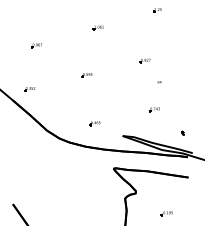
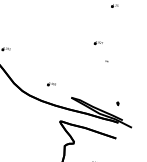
part: (97, 27) -> (66, 10), removed
part: (36, 45) -> (17, 16), removed
part: (86, 75) -> (51, 46), removed
part: (154, 109) -> (99, 81), removed

